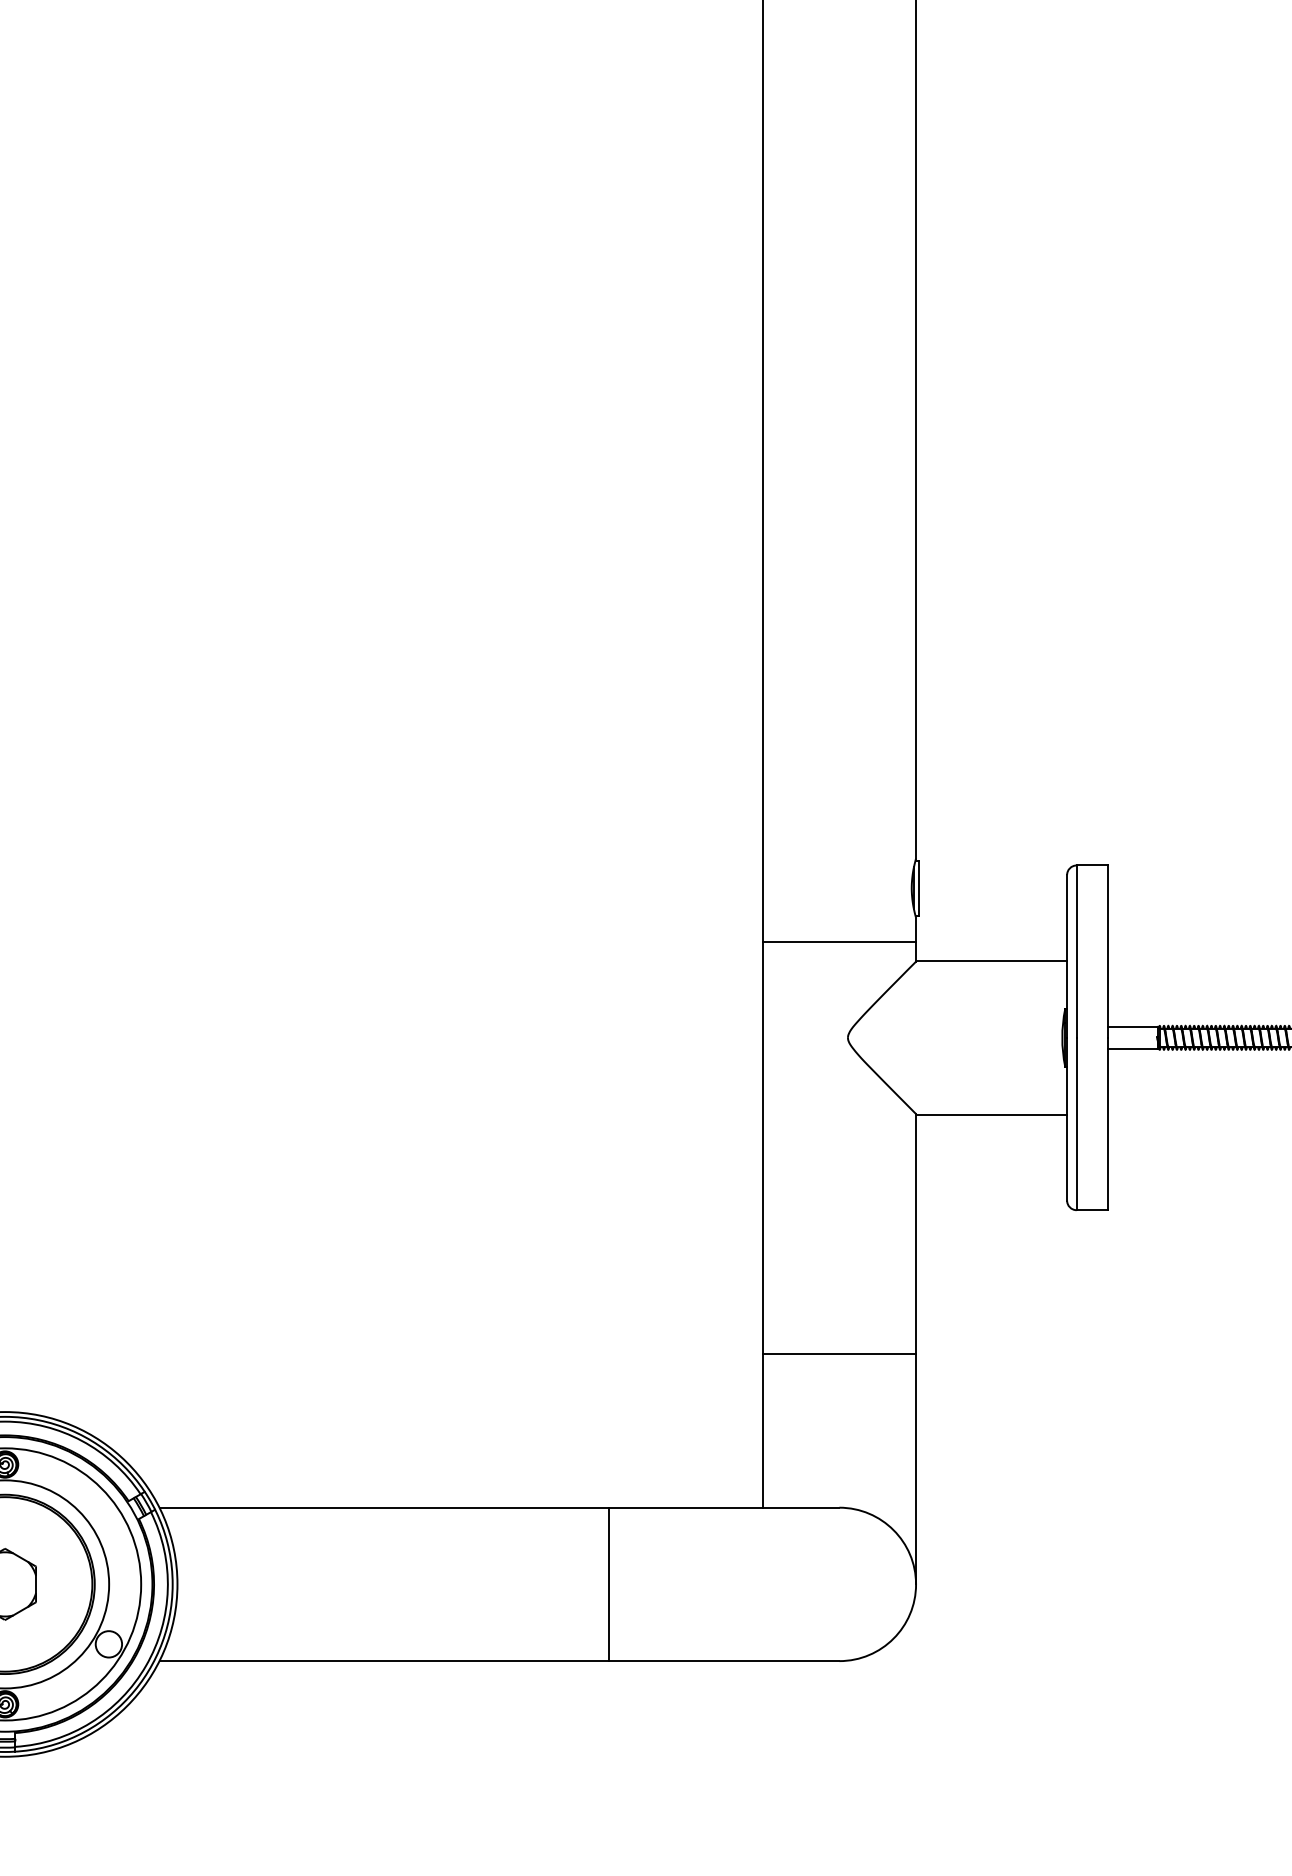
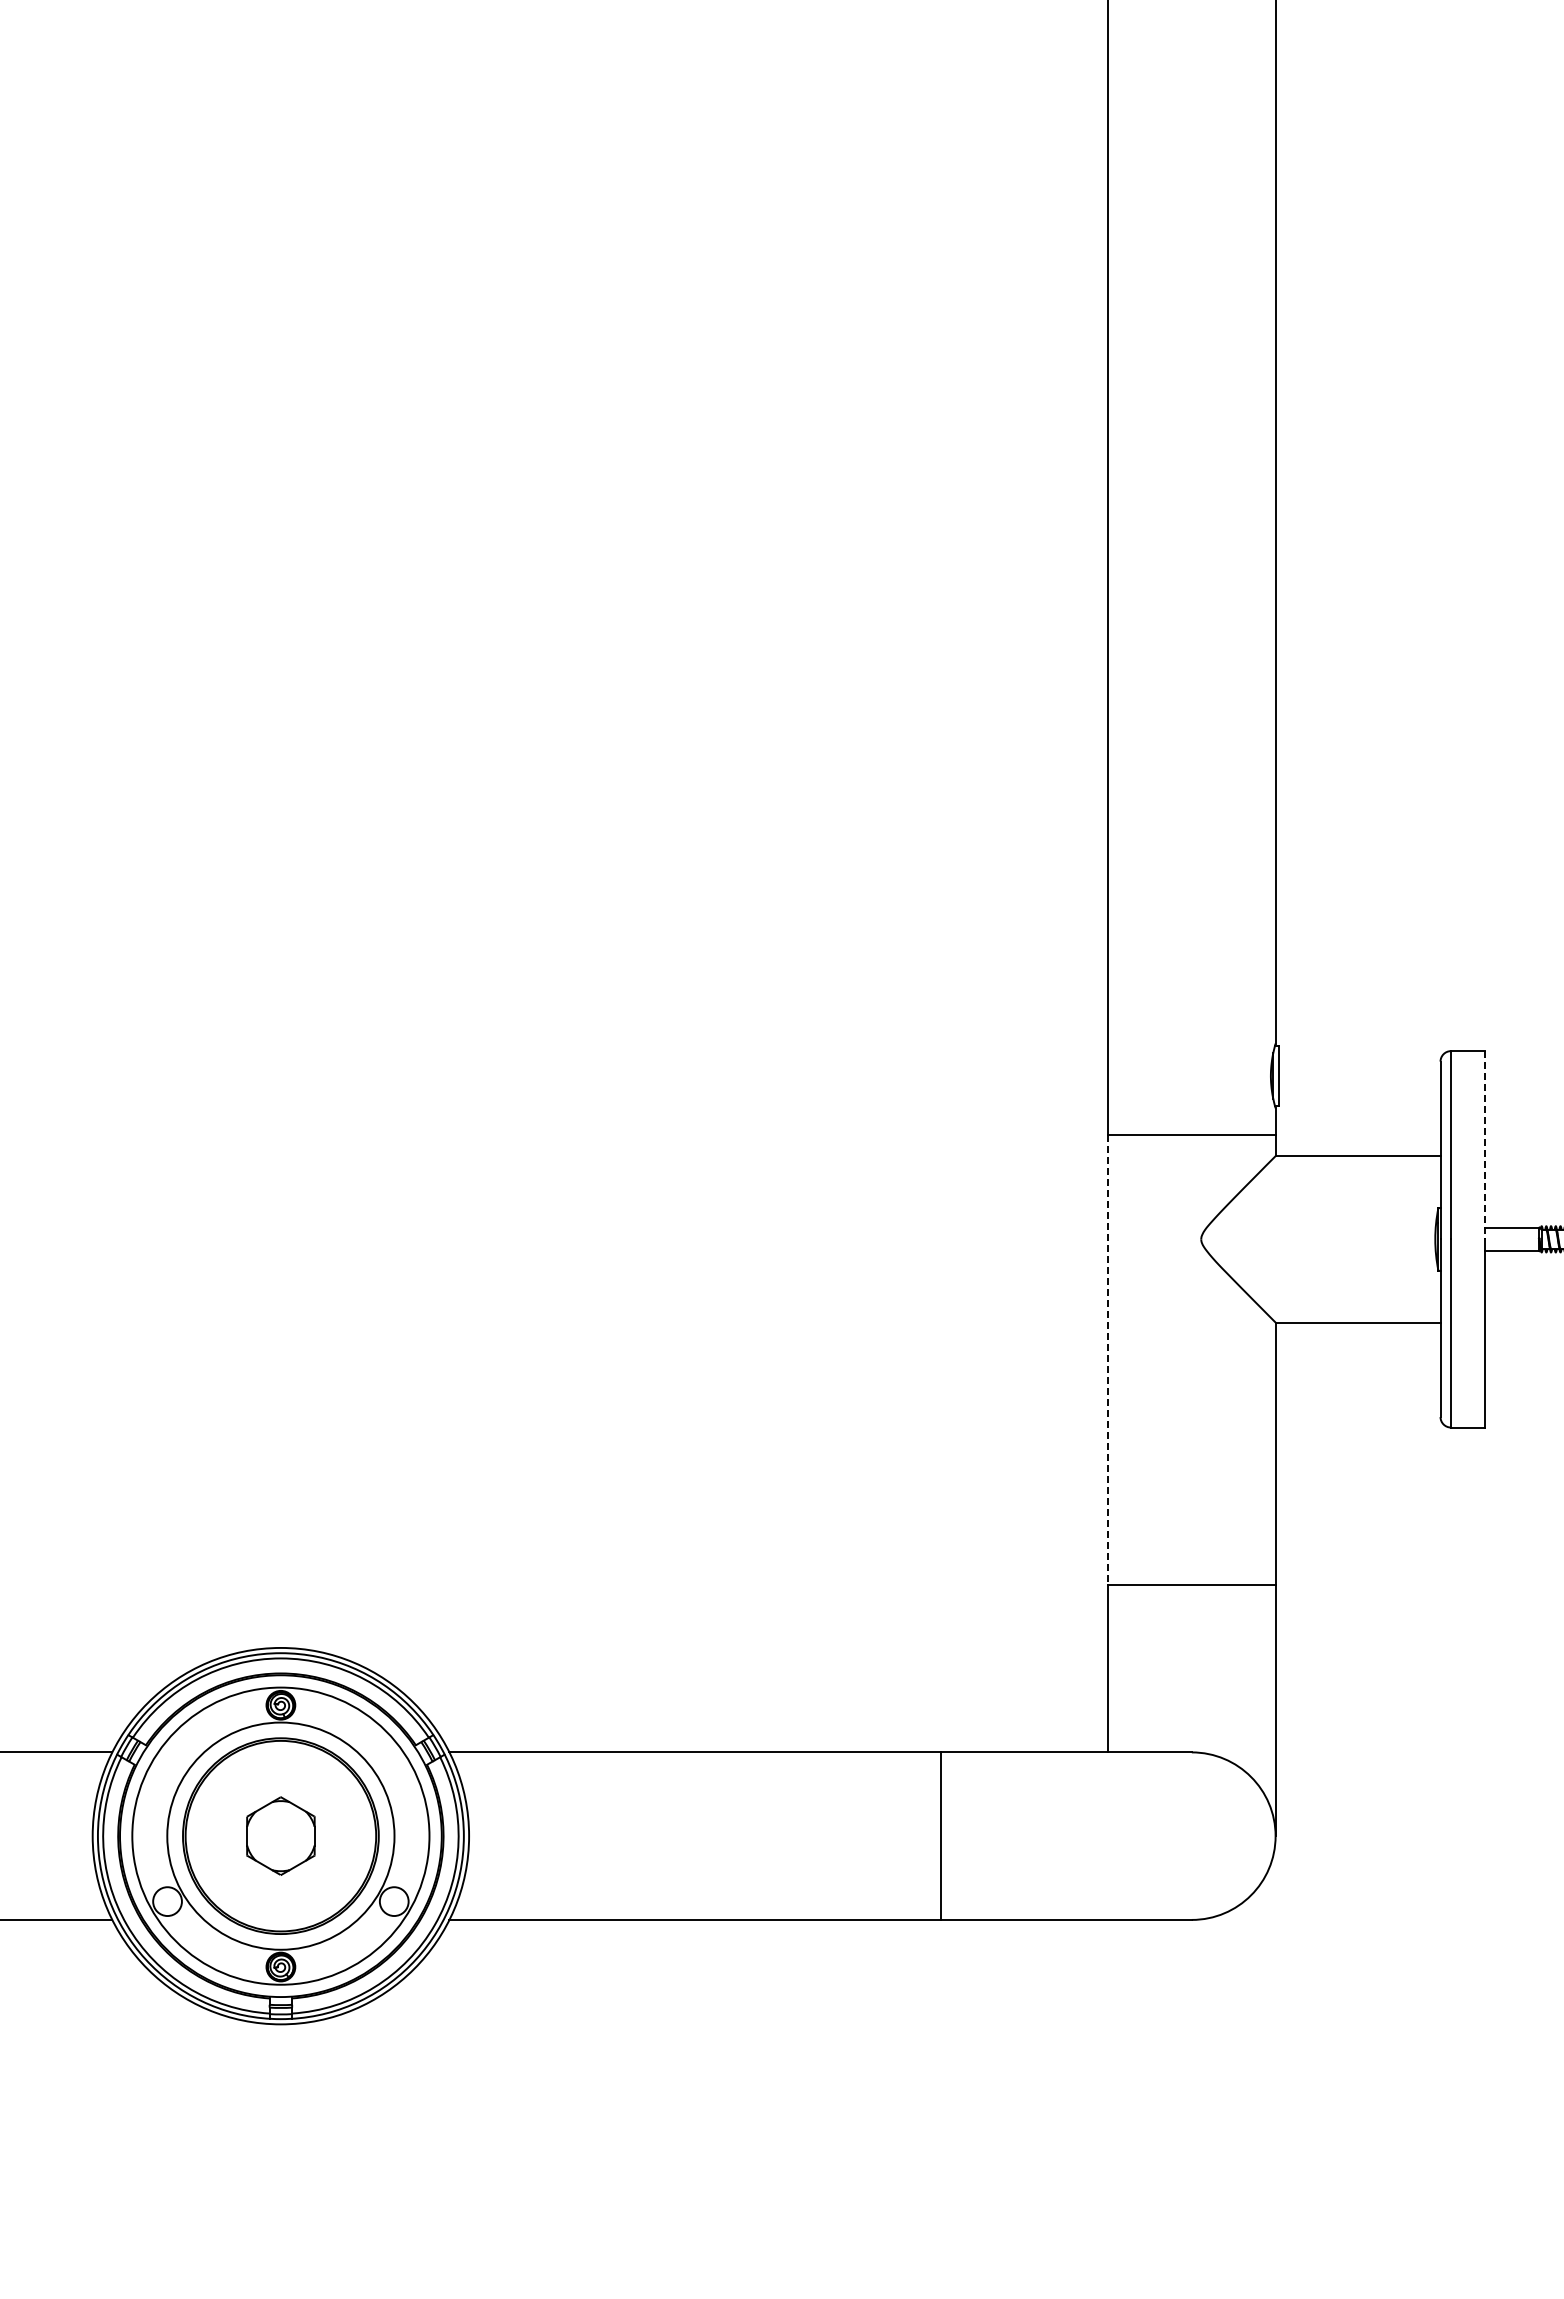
line: (1108, 951) -> (1485, 1145), solid -> dashed
line: (763, 1148) -> (1108, 1360), solid -> dashed

